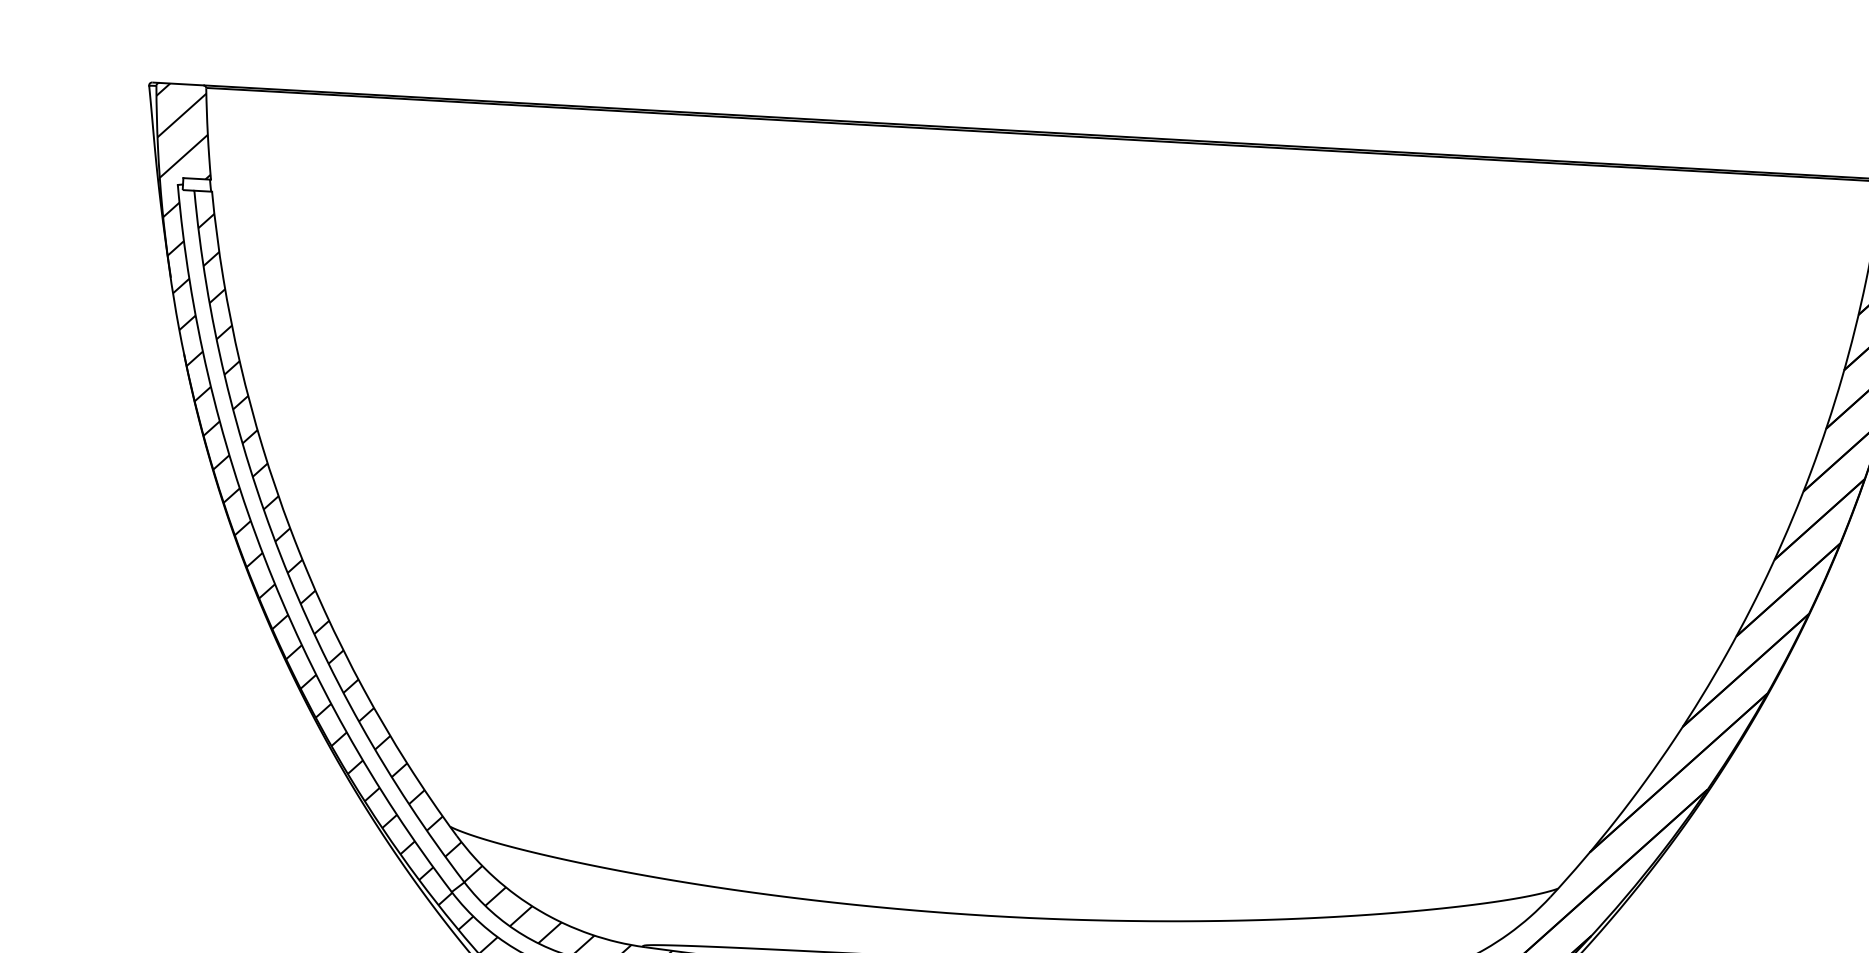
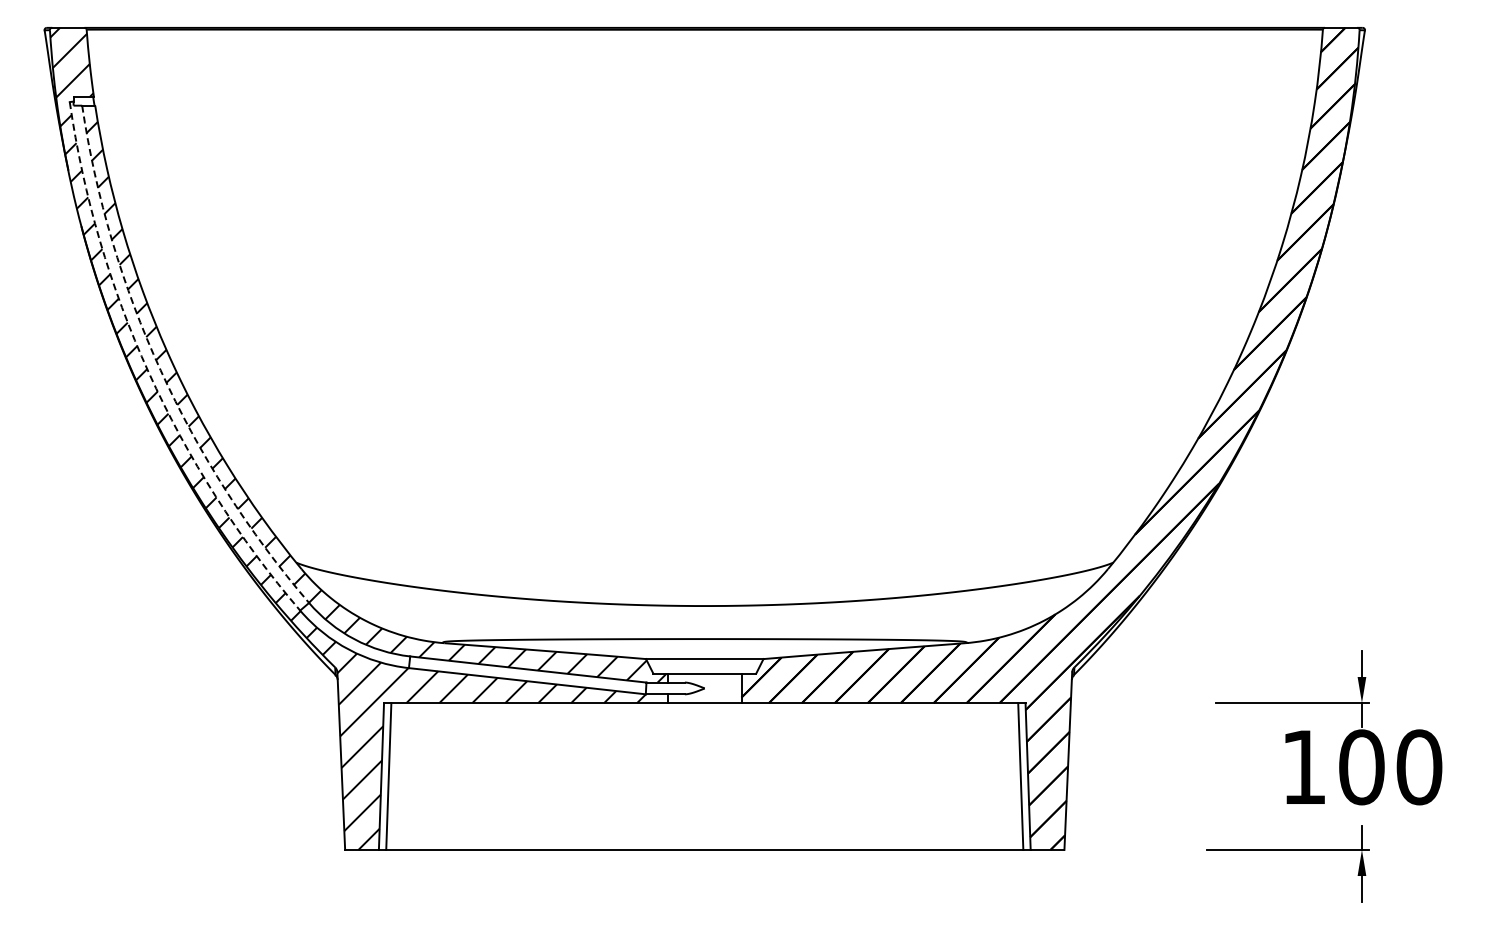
arc: (280, 555) -> (160, 370), solid -> dashed
arc: (264, 557) -> (148, 372), solid -> dashed

